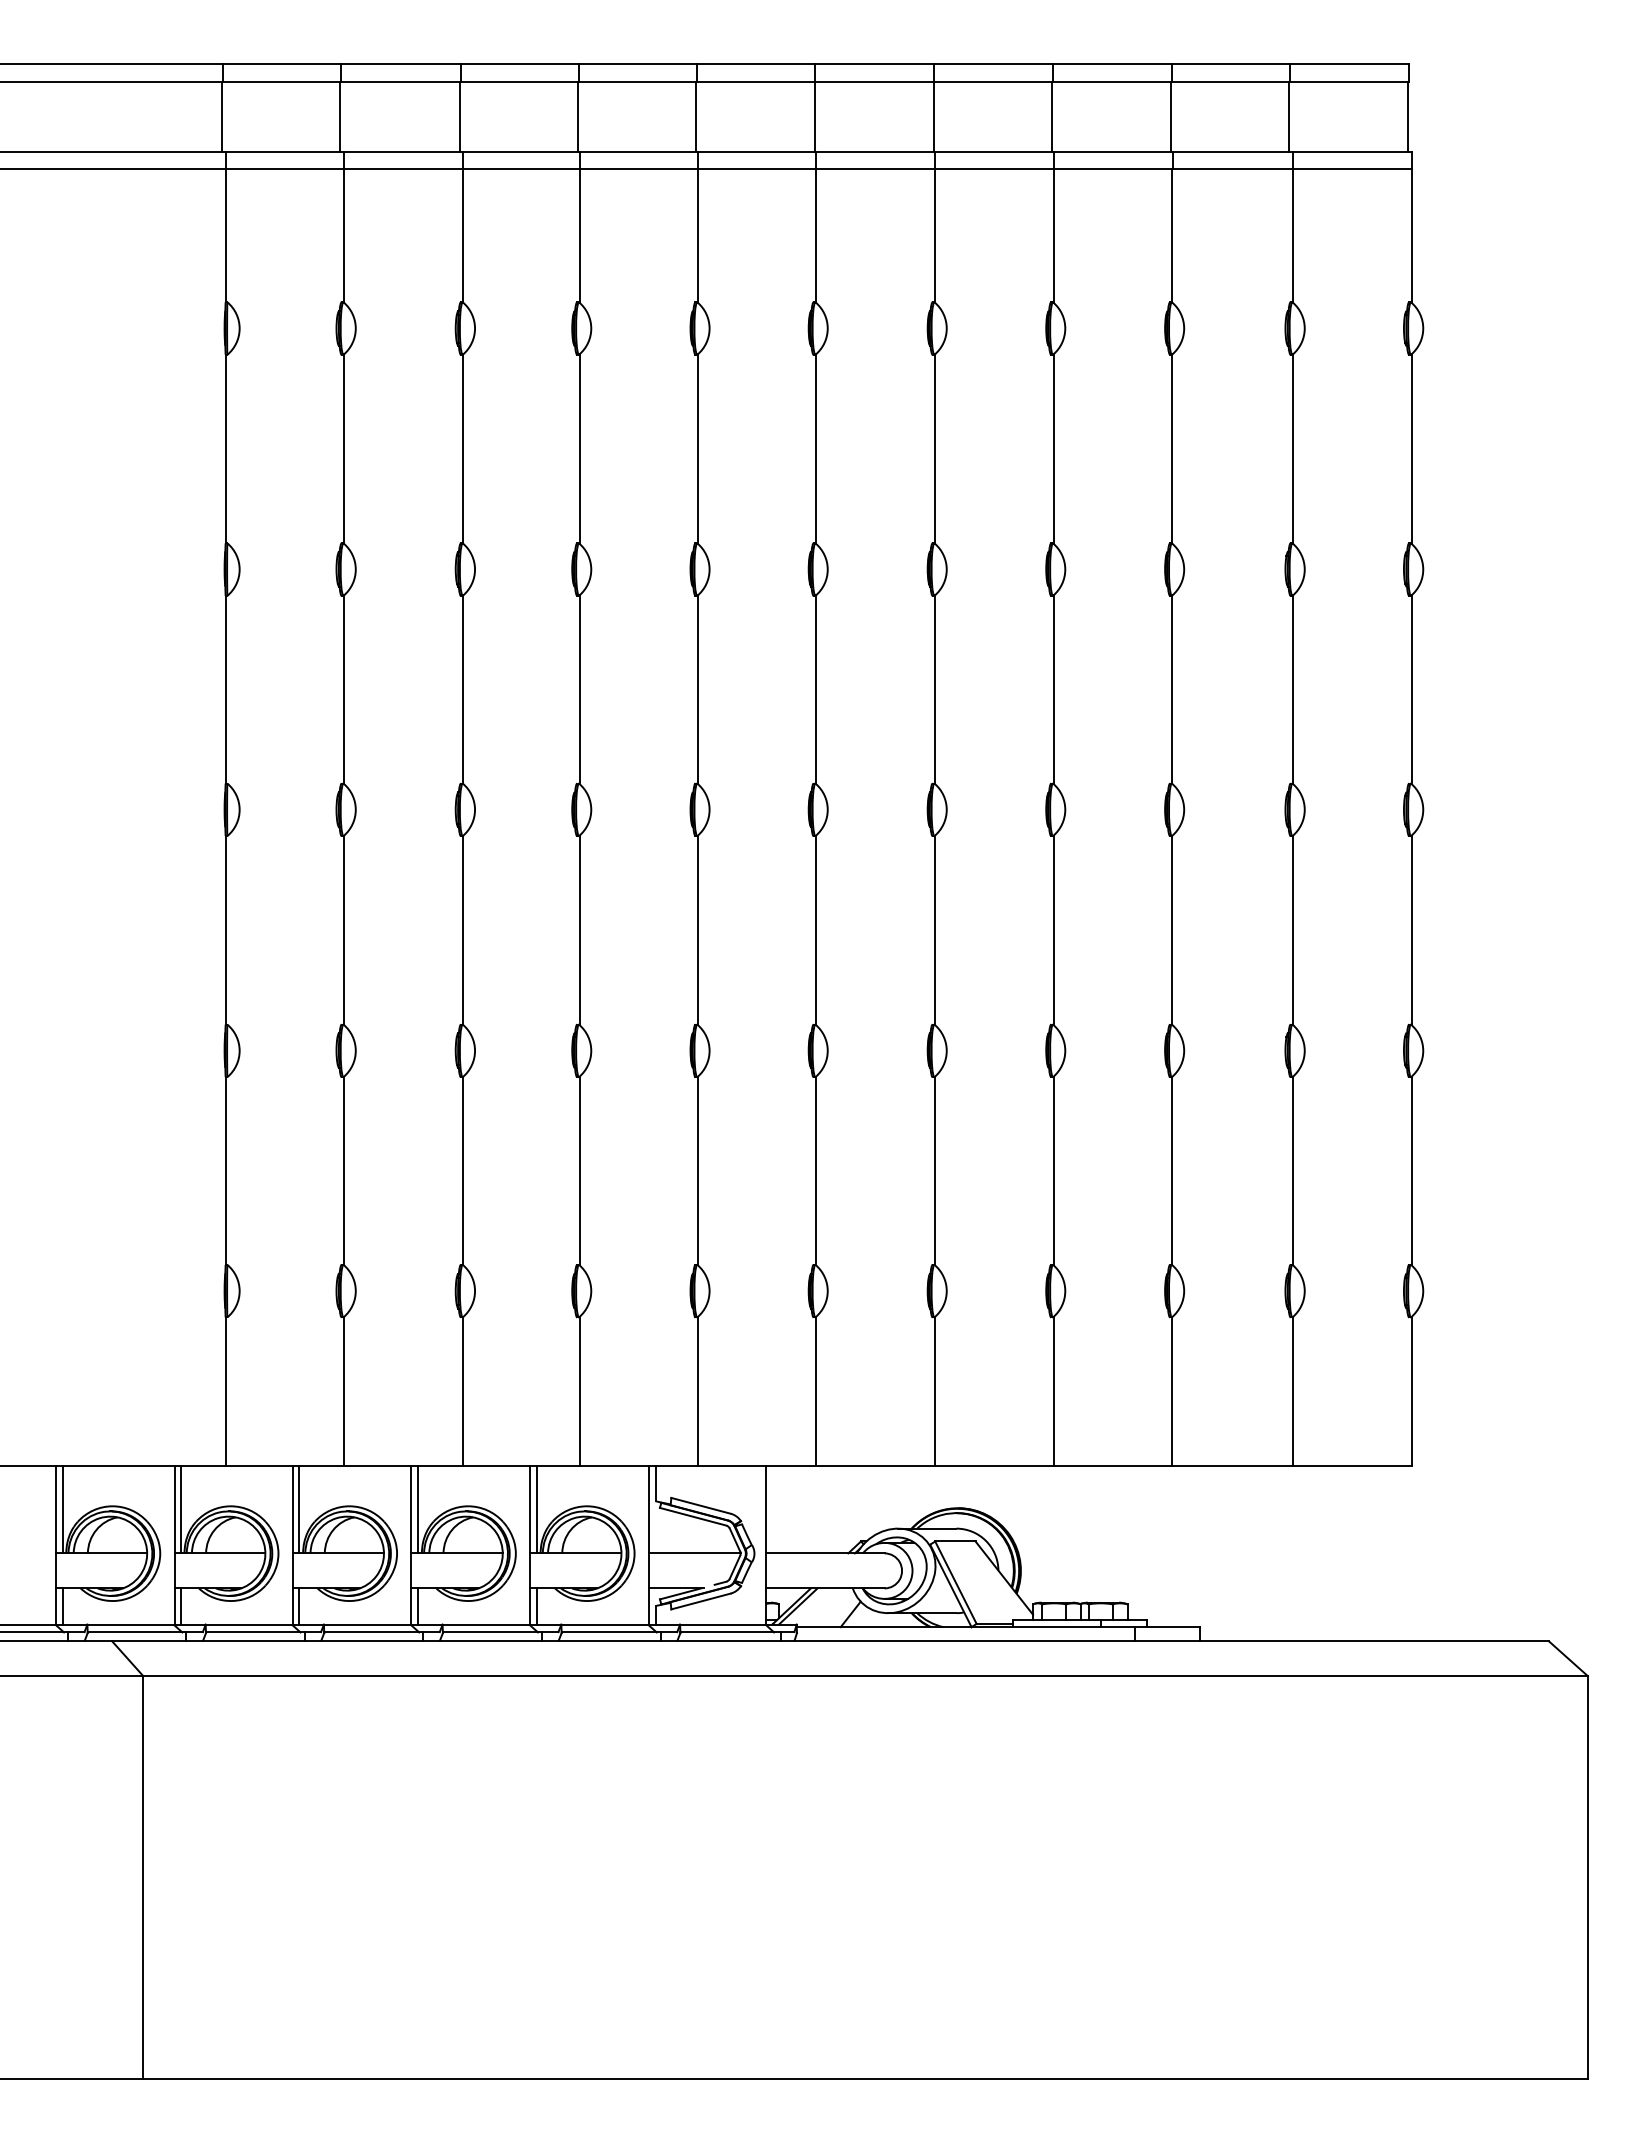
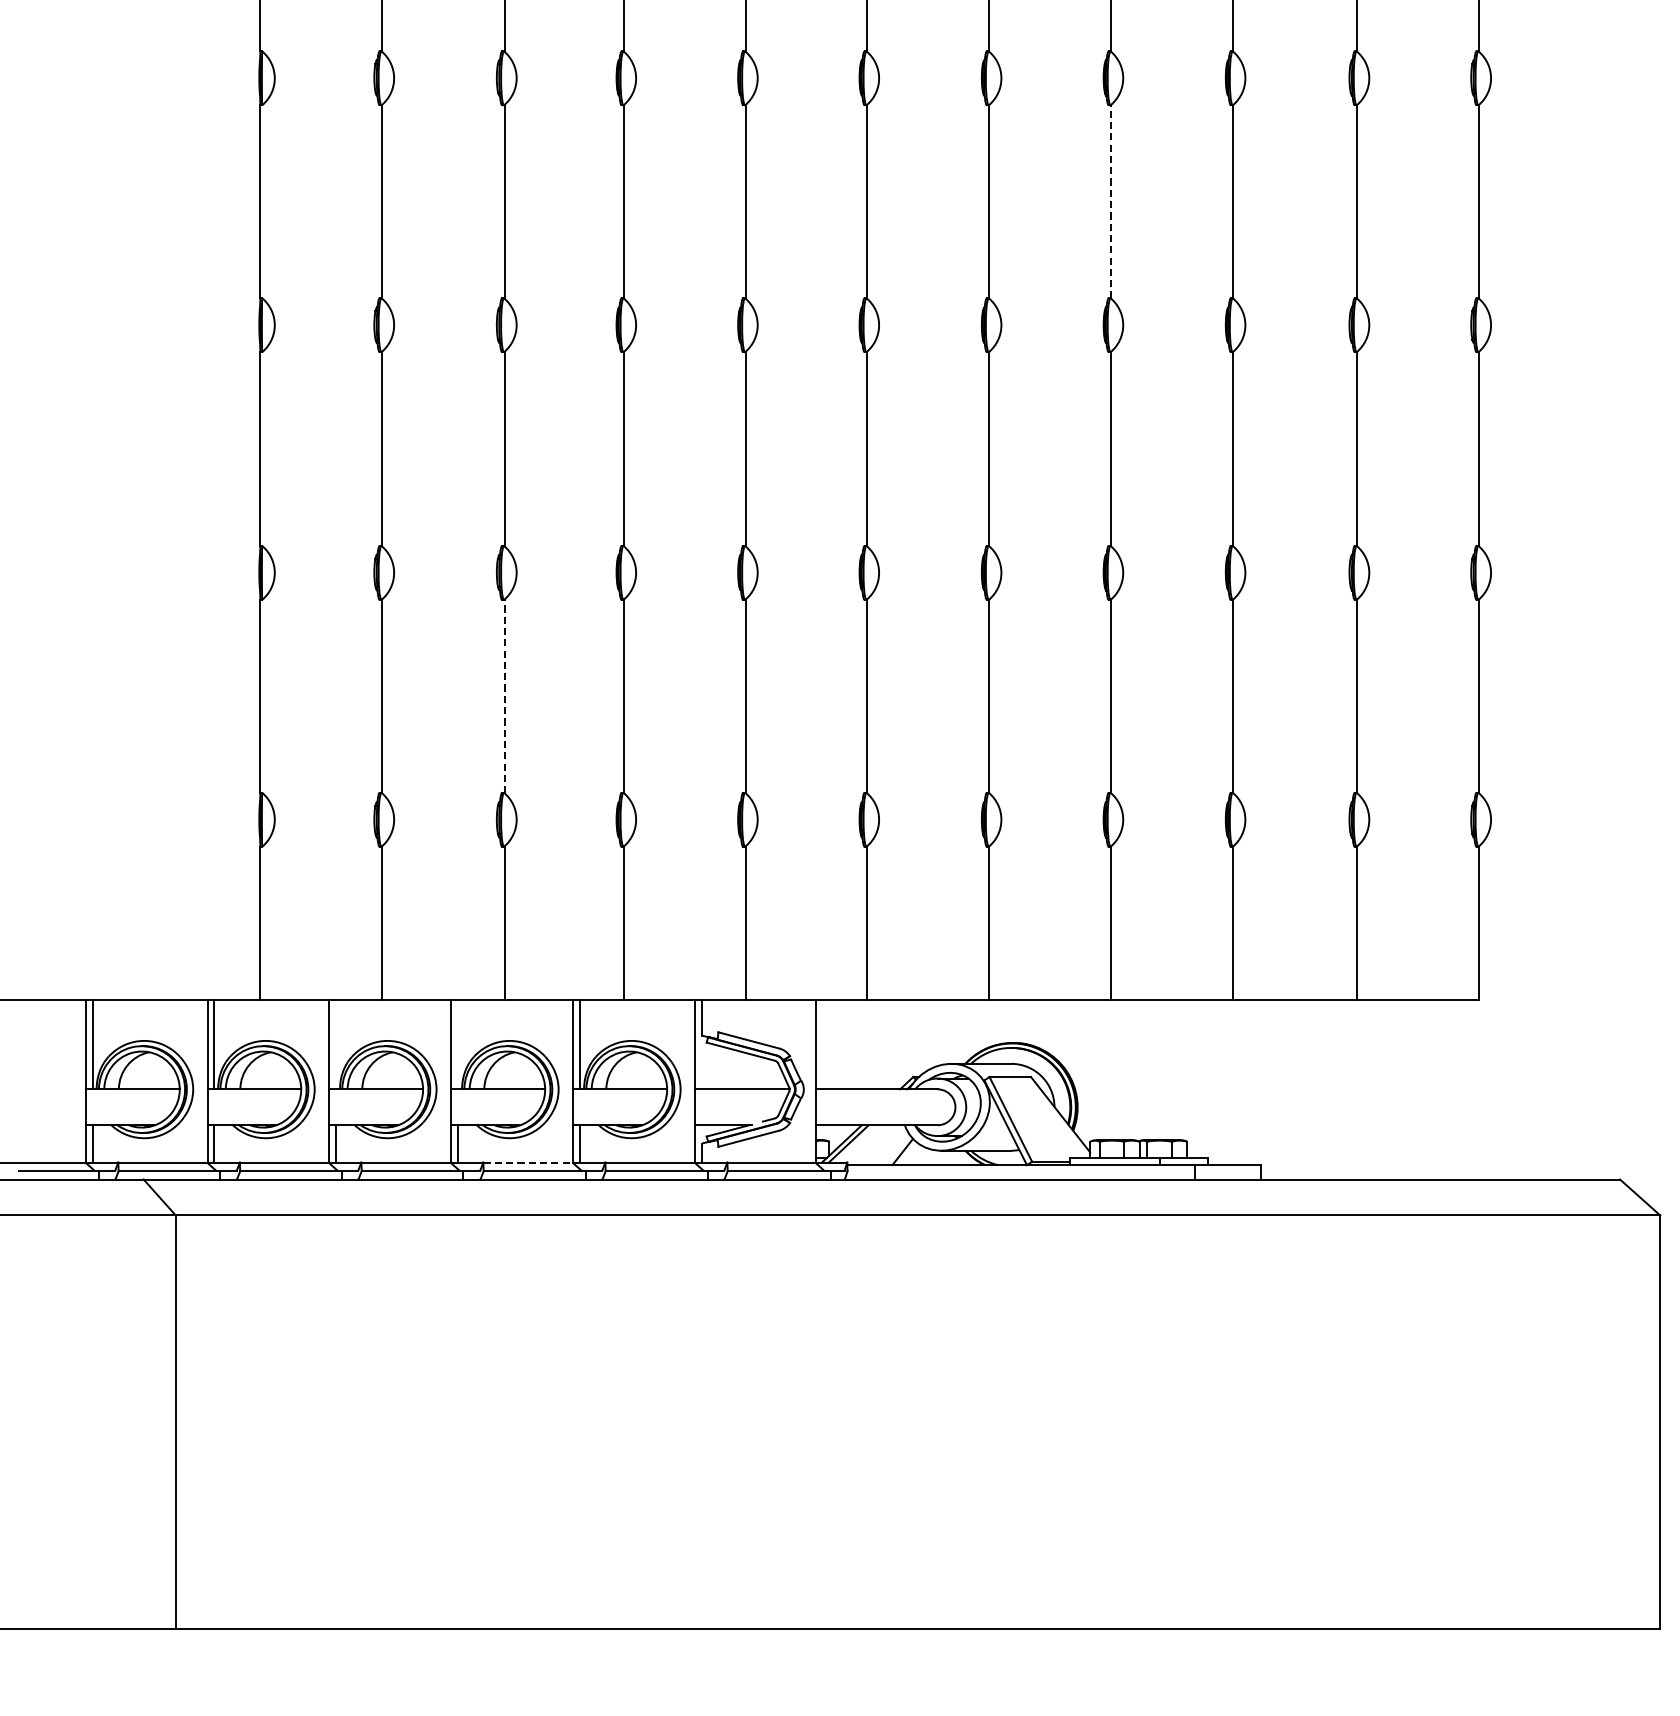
line: (1053, 689) -> (1111, 201), solid -> dashed
line: (463, 1170) -> (504, 695), solid -> dashed
line: (299, 1509) -> (336, 1044), removed
line: (418, 1509) -> (458, 1044), removed
line: (486, 1625) -> (528, 1163), solid -> dashed

